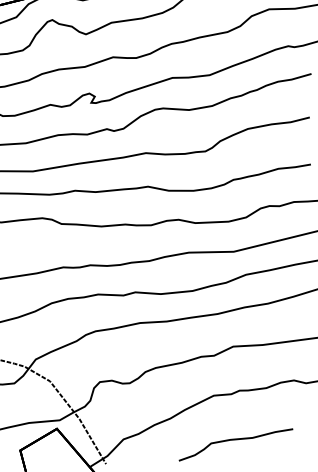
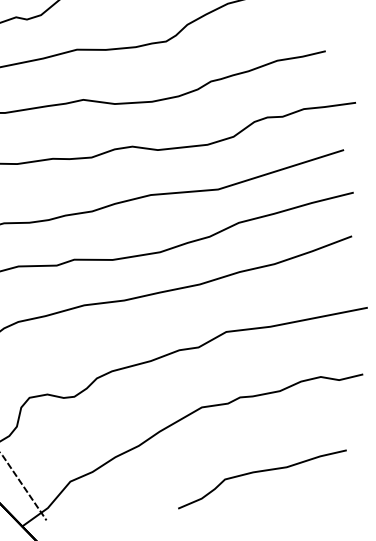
curve: (235, 440) -> (261, 472), moved

